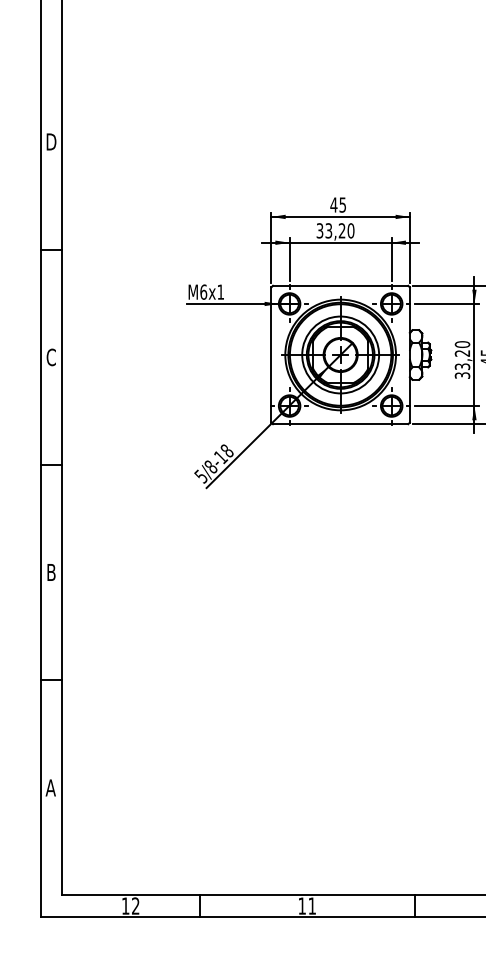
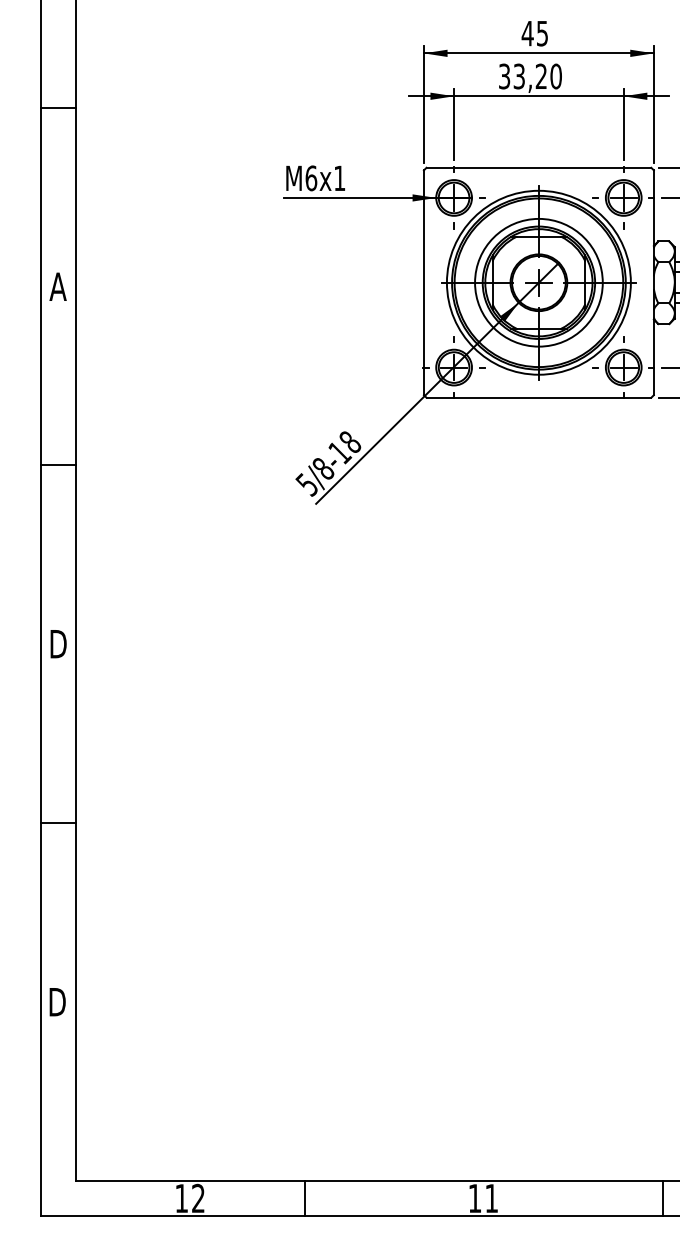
text: (51, 357) -> (58, 286), C -> A
text: (51, 572) -> (58, 644), B -> D
text: (50, 787) -> (56, 1001), A -> D

